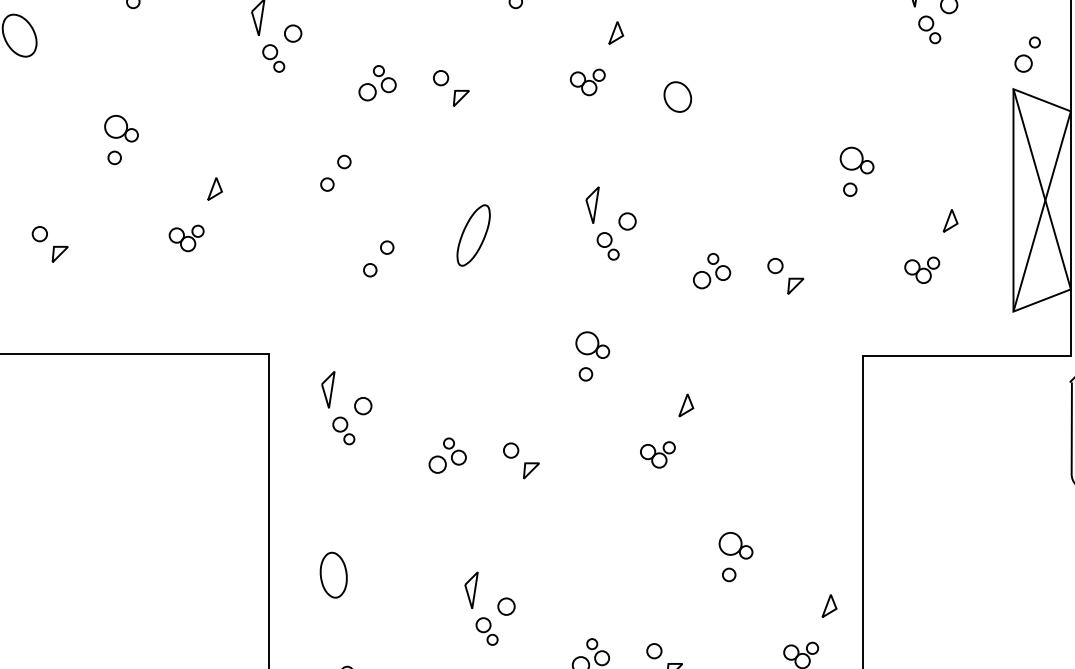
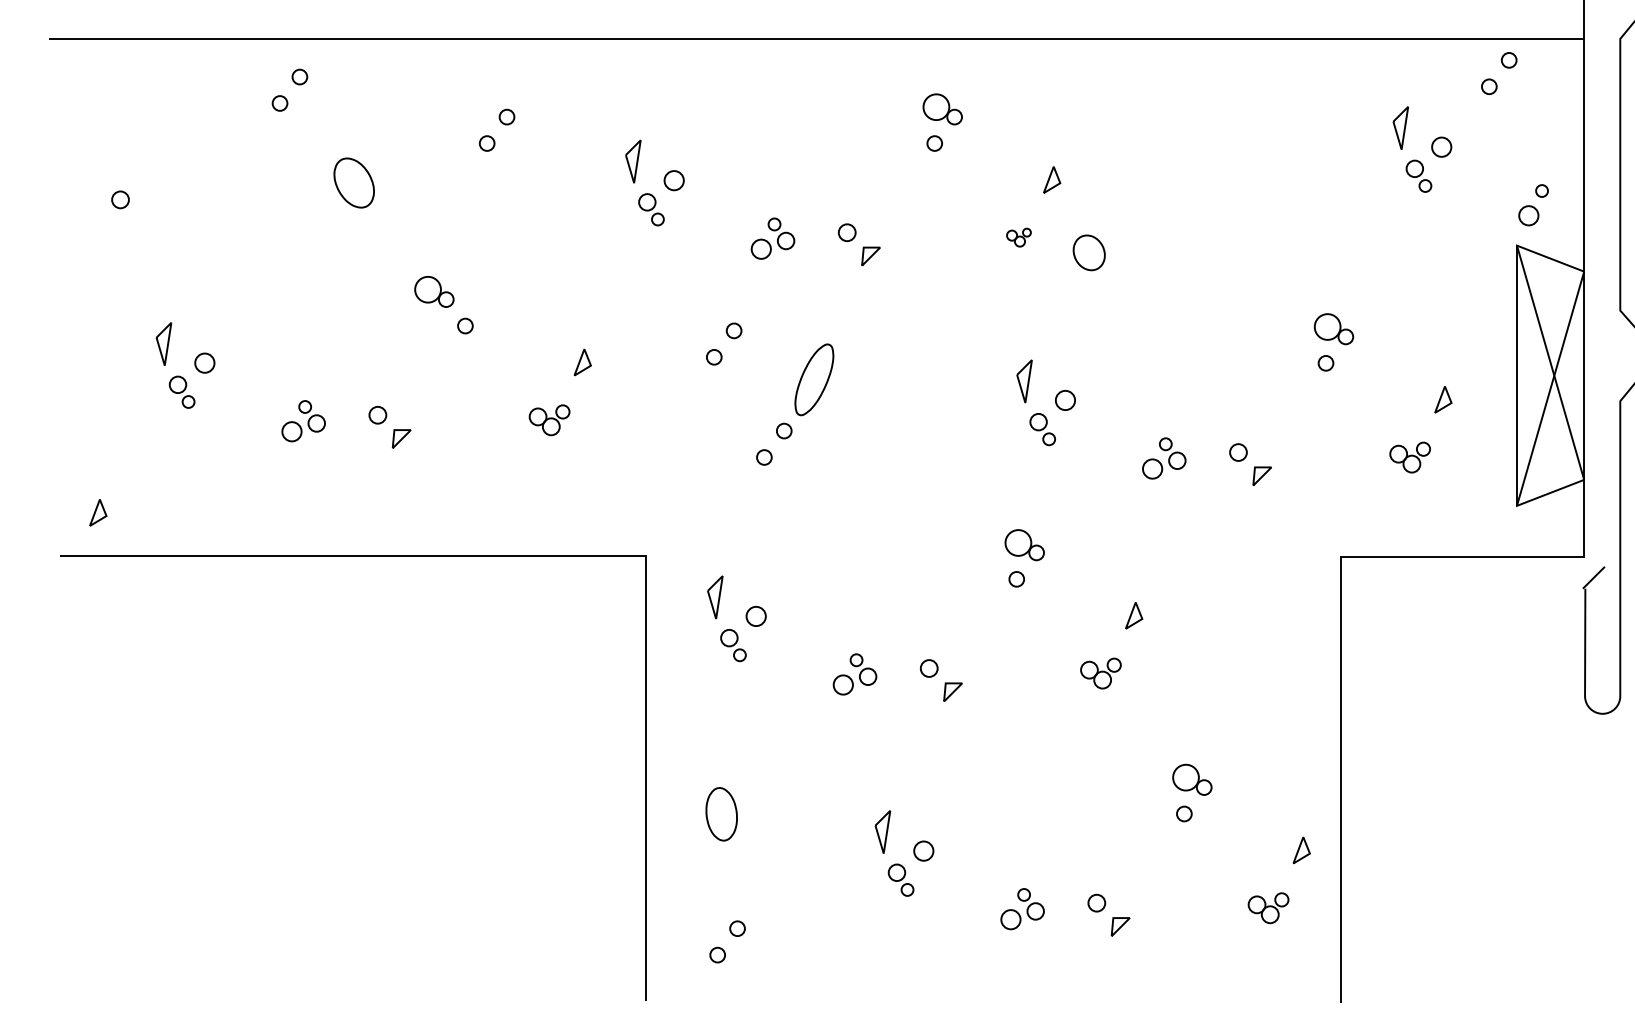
part: (587, 82) -> (1018, 237), size x0.6
part: (677, 96) -> (1088, 252), moved
part: (121, 128) -> (434, 291), moved
part: (473, 235) -> (814, 379), moved

